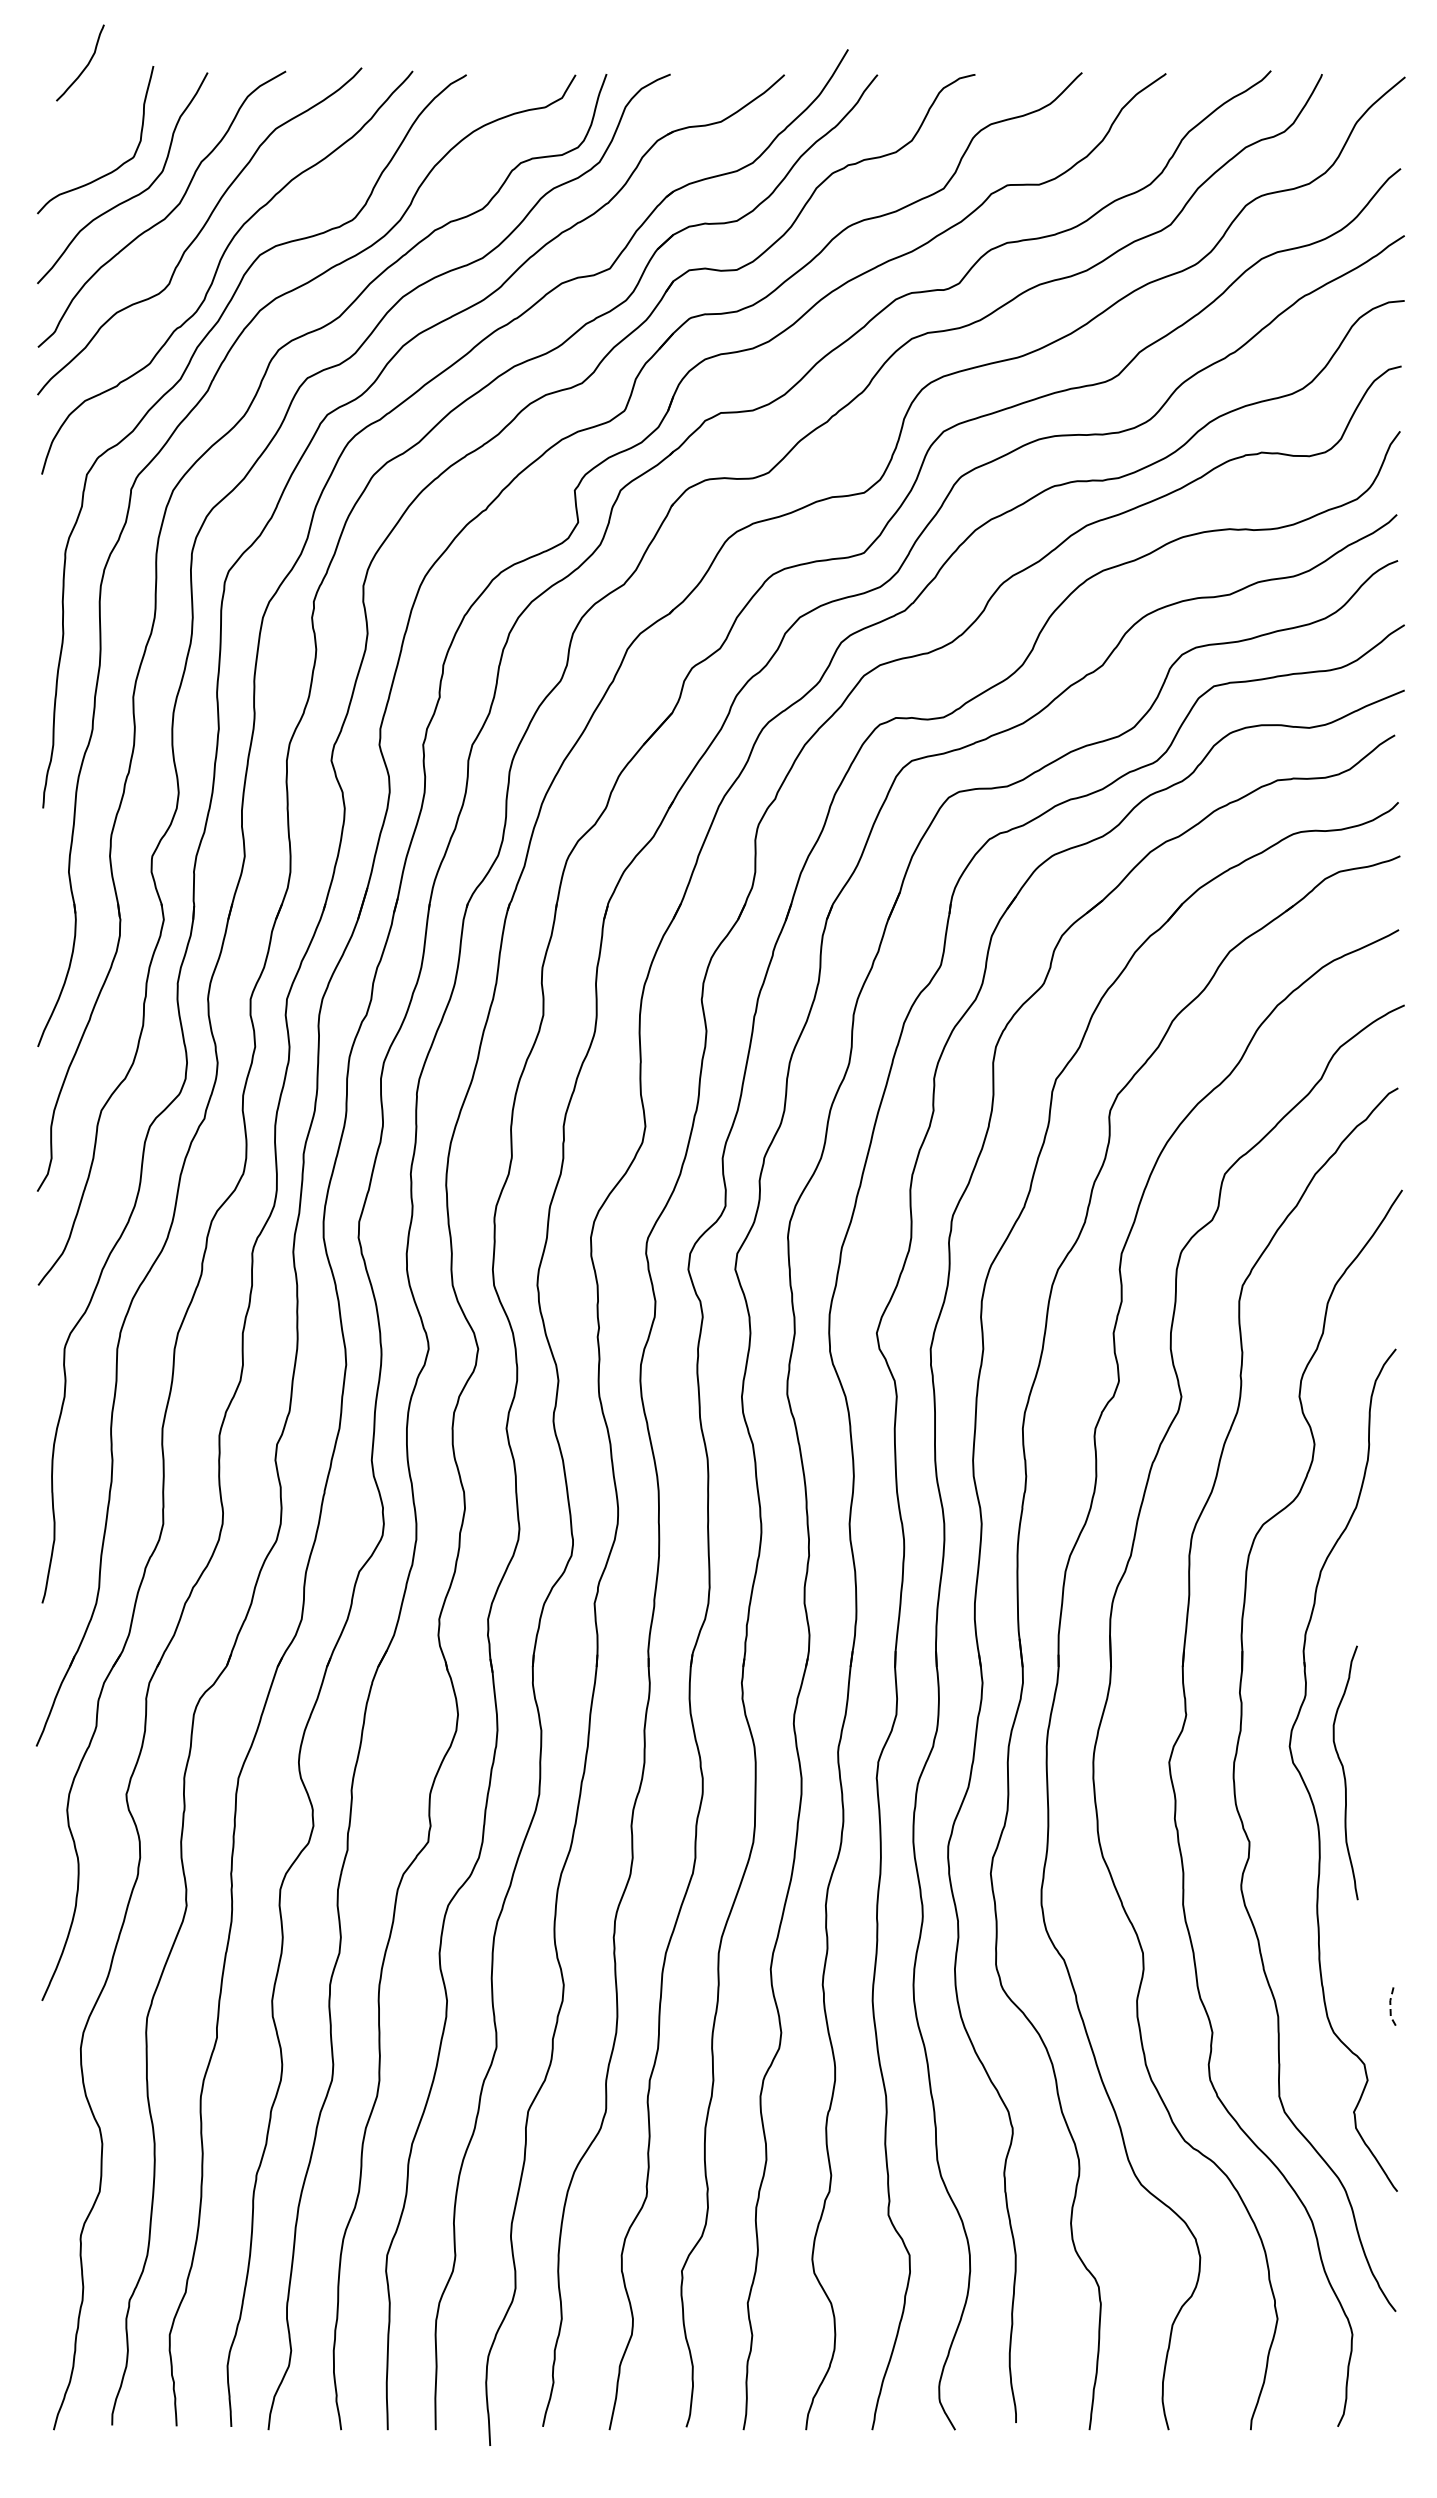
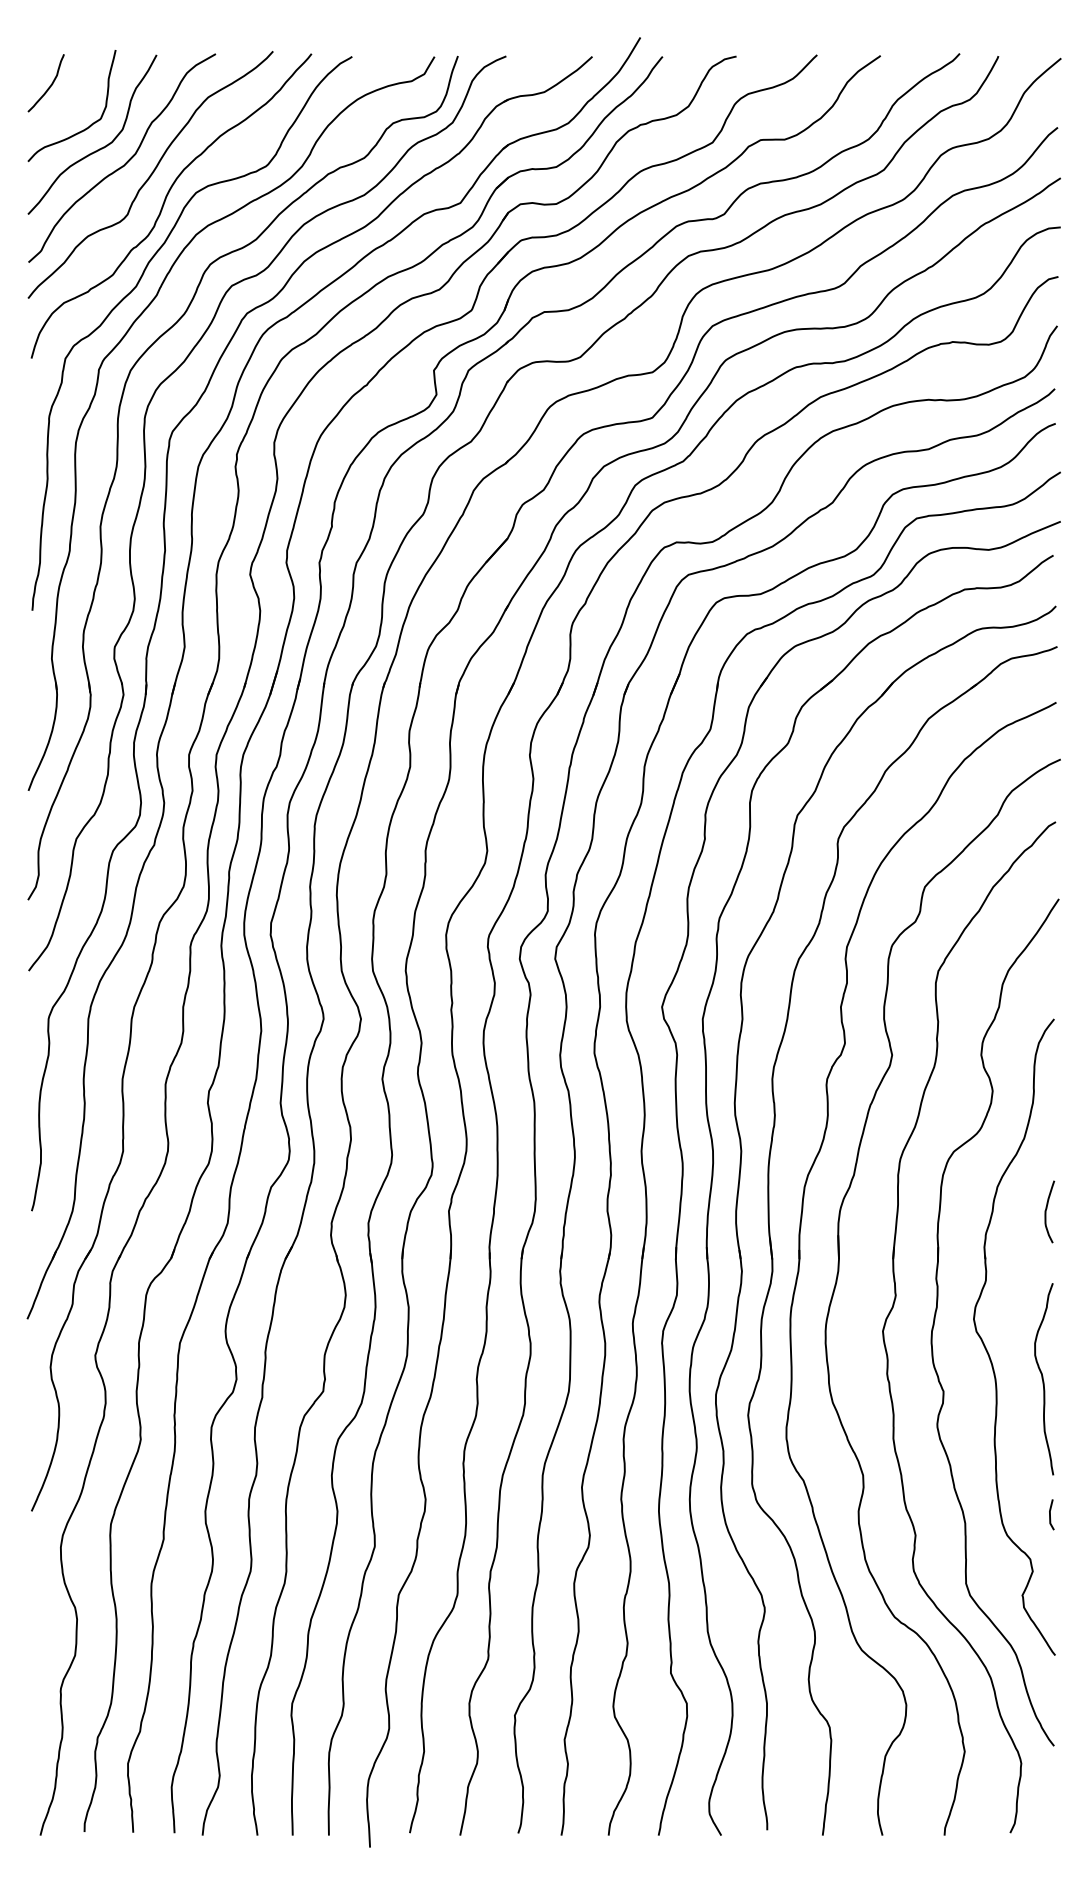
curve: (85, 66) -> (50, 85), moved
curve: (1385, 1604) -> (1046, 1212), added
curve: (1344, 1772) -> (1043, 1378), moved
line: (1390, 2005) -> (1050, 1514), dashed -> solid

